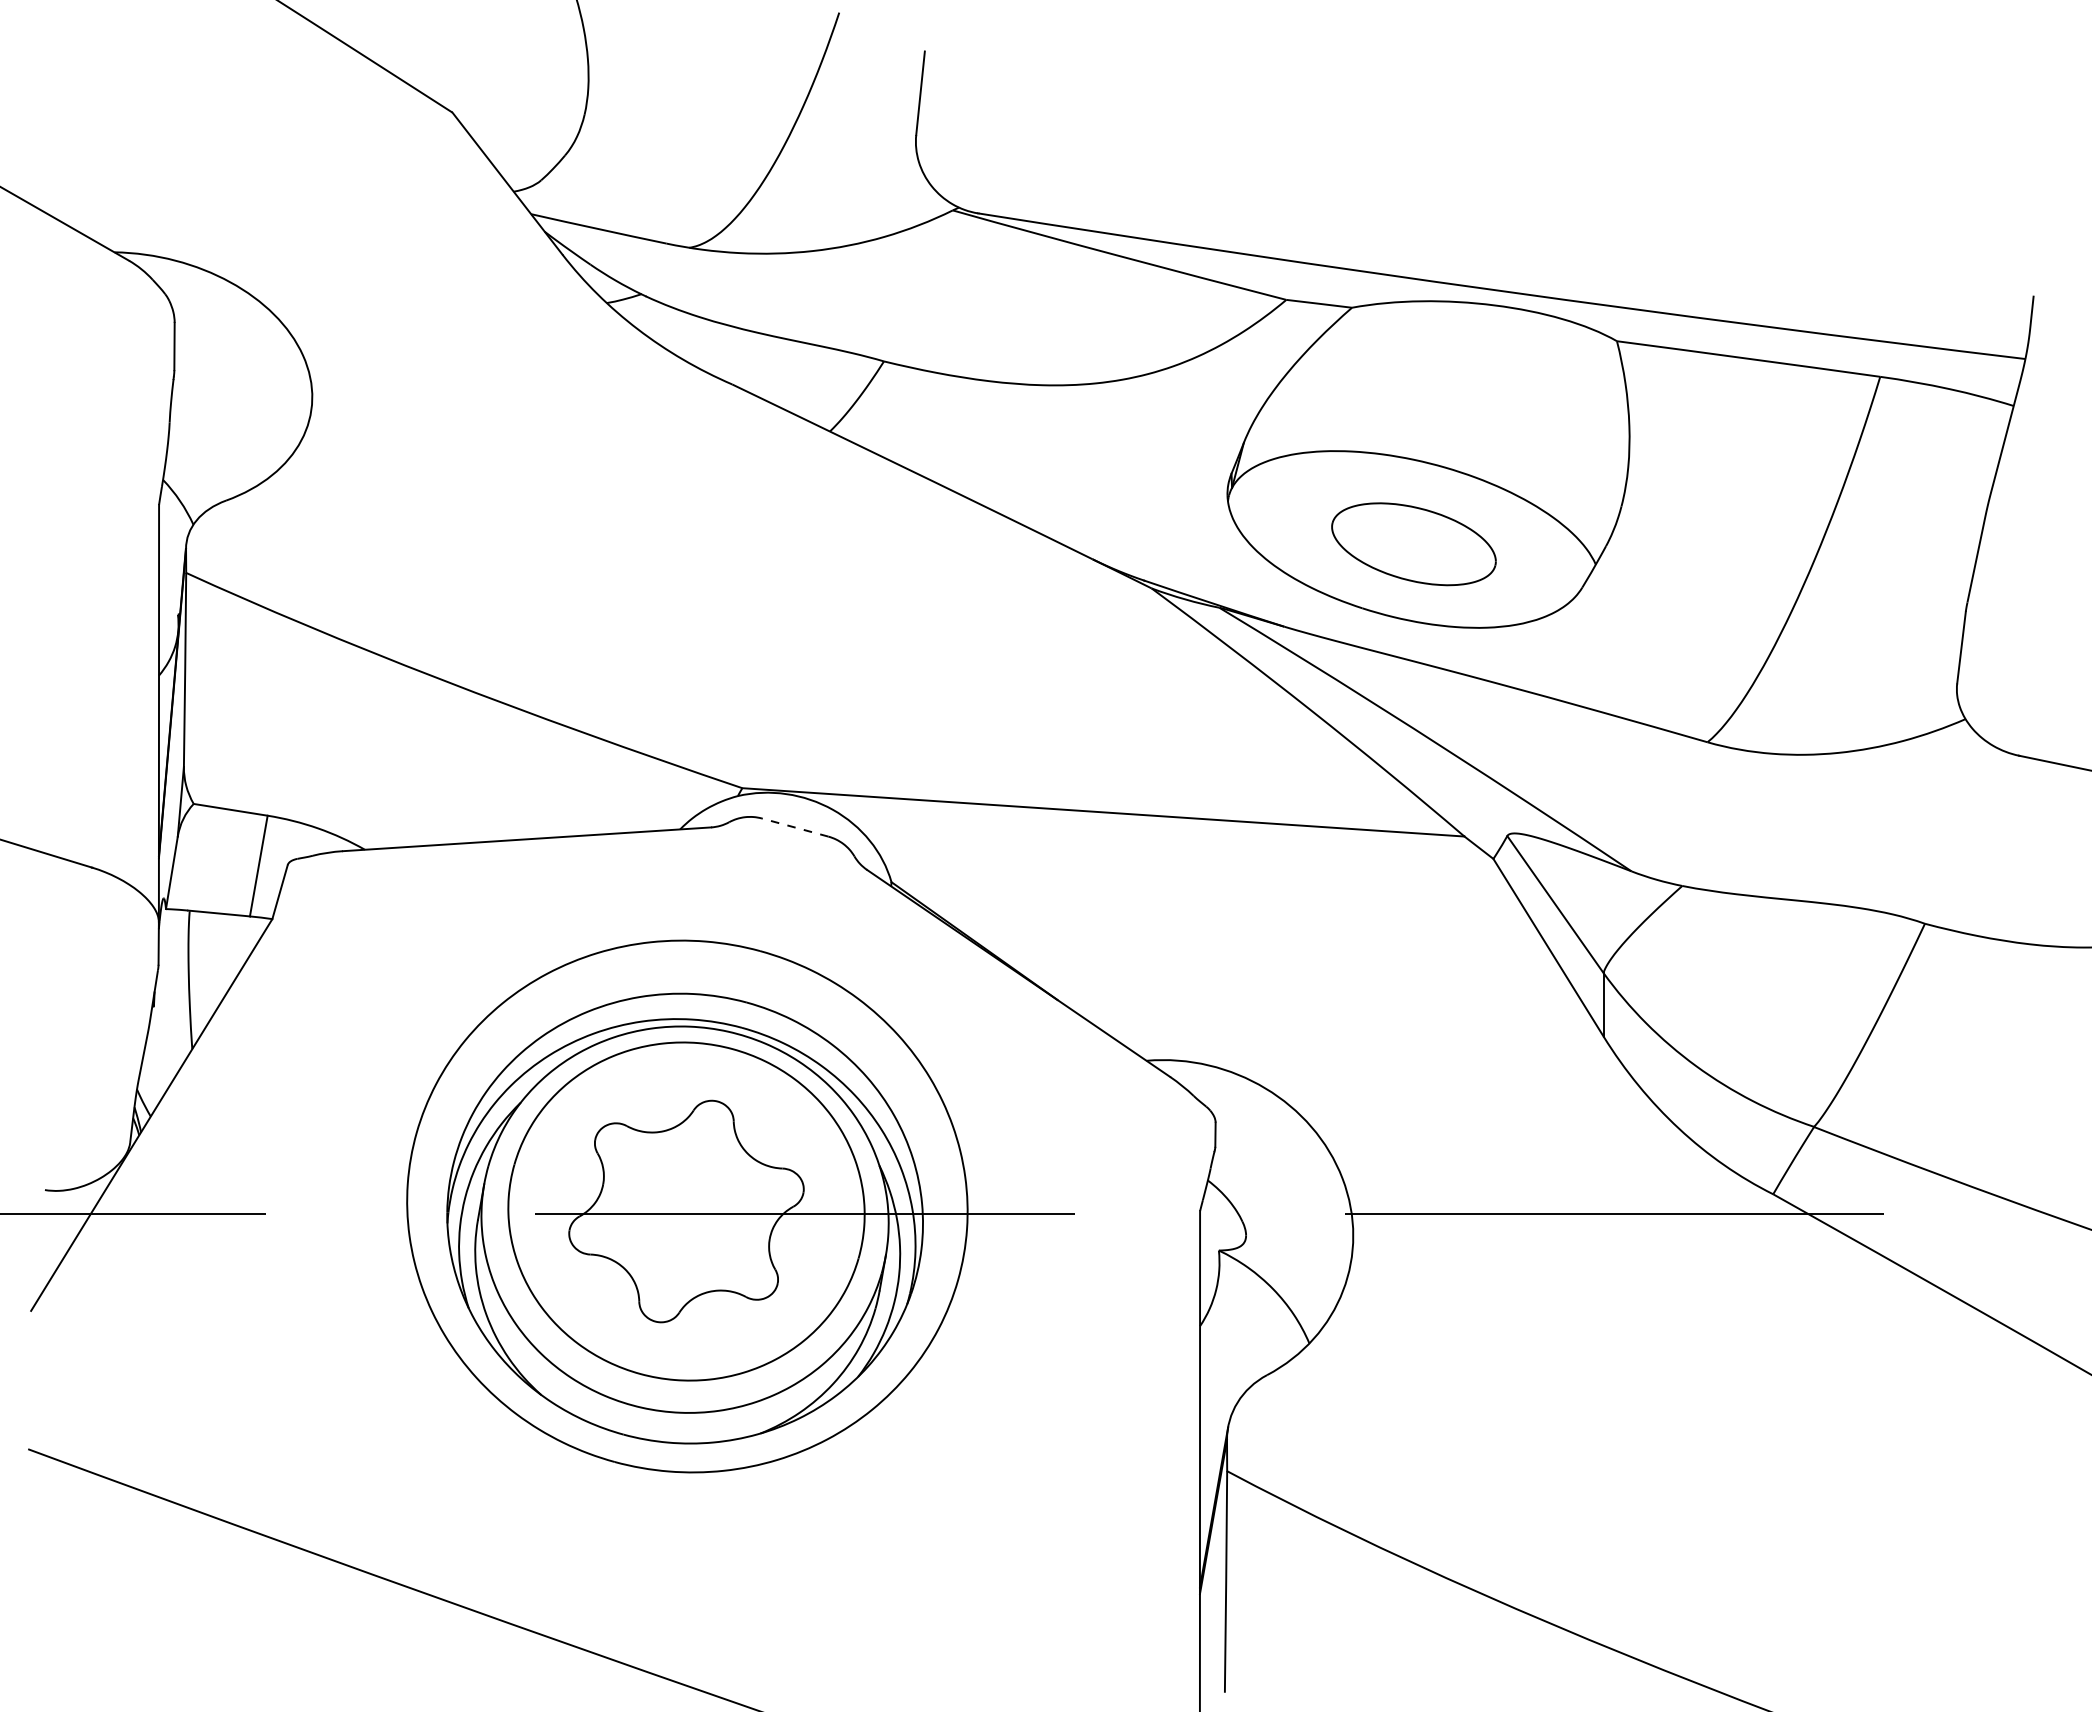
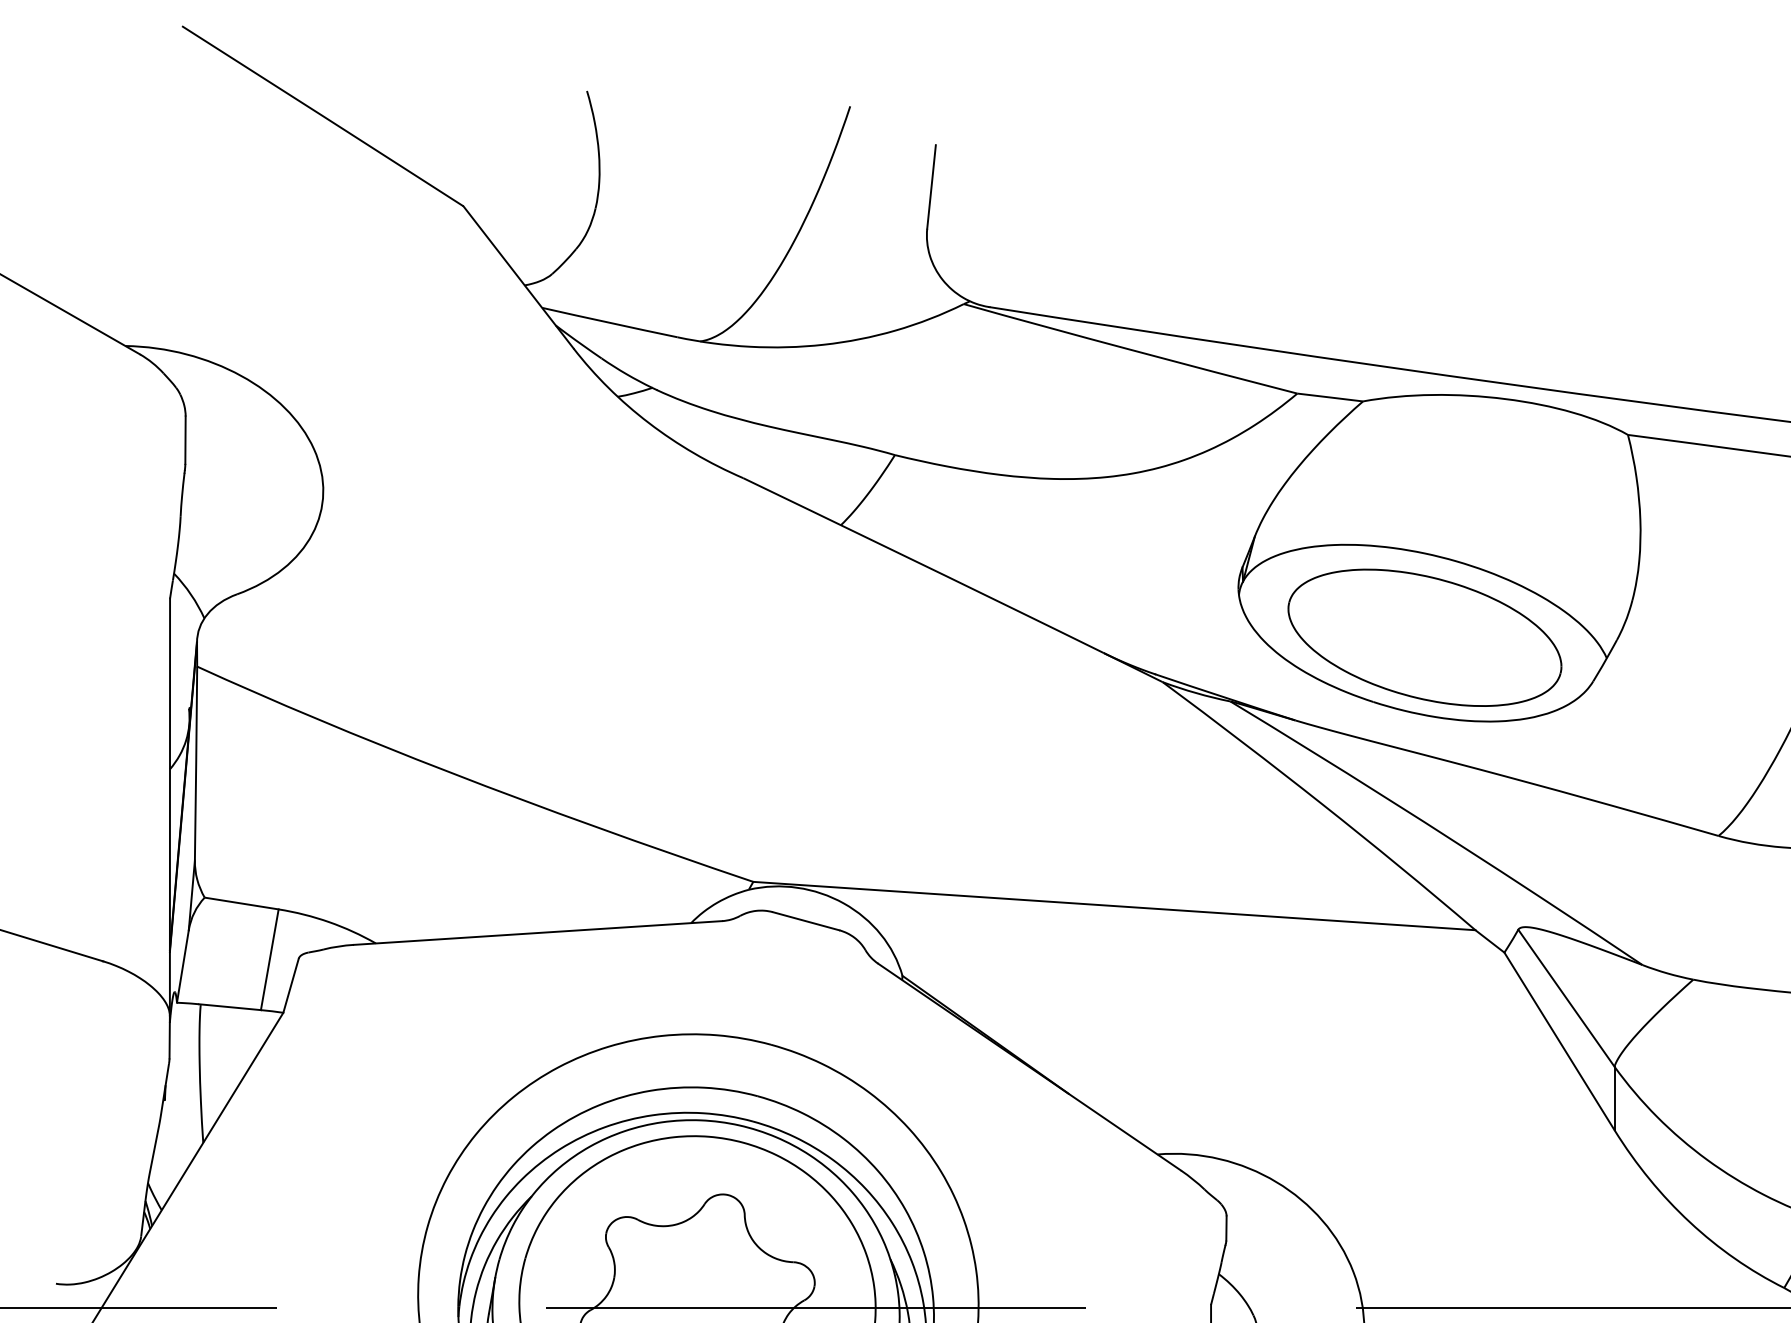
part: (1413, 544) -> (1424, 638), size x1.67
line: (794, 827) -> (805, 921), dashed -> solid

